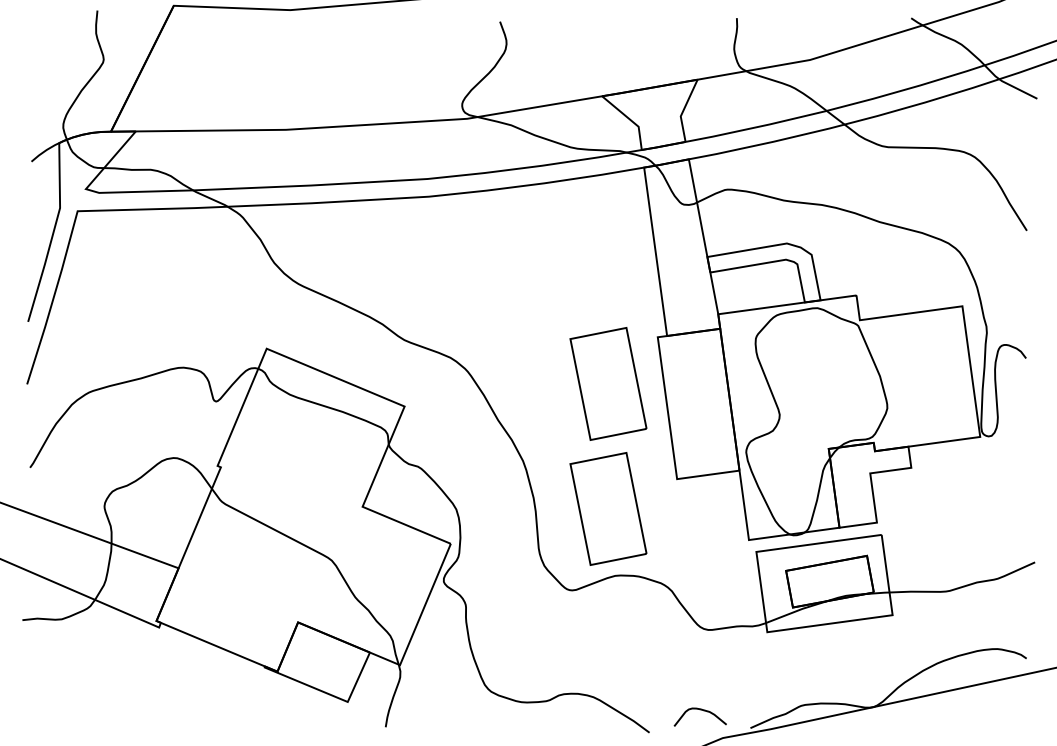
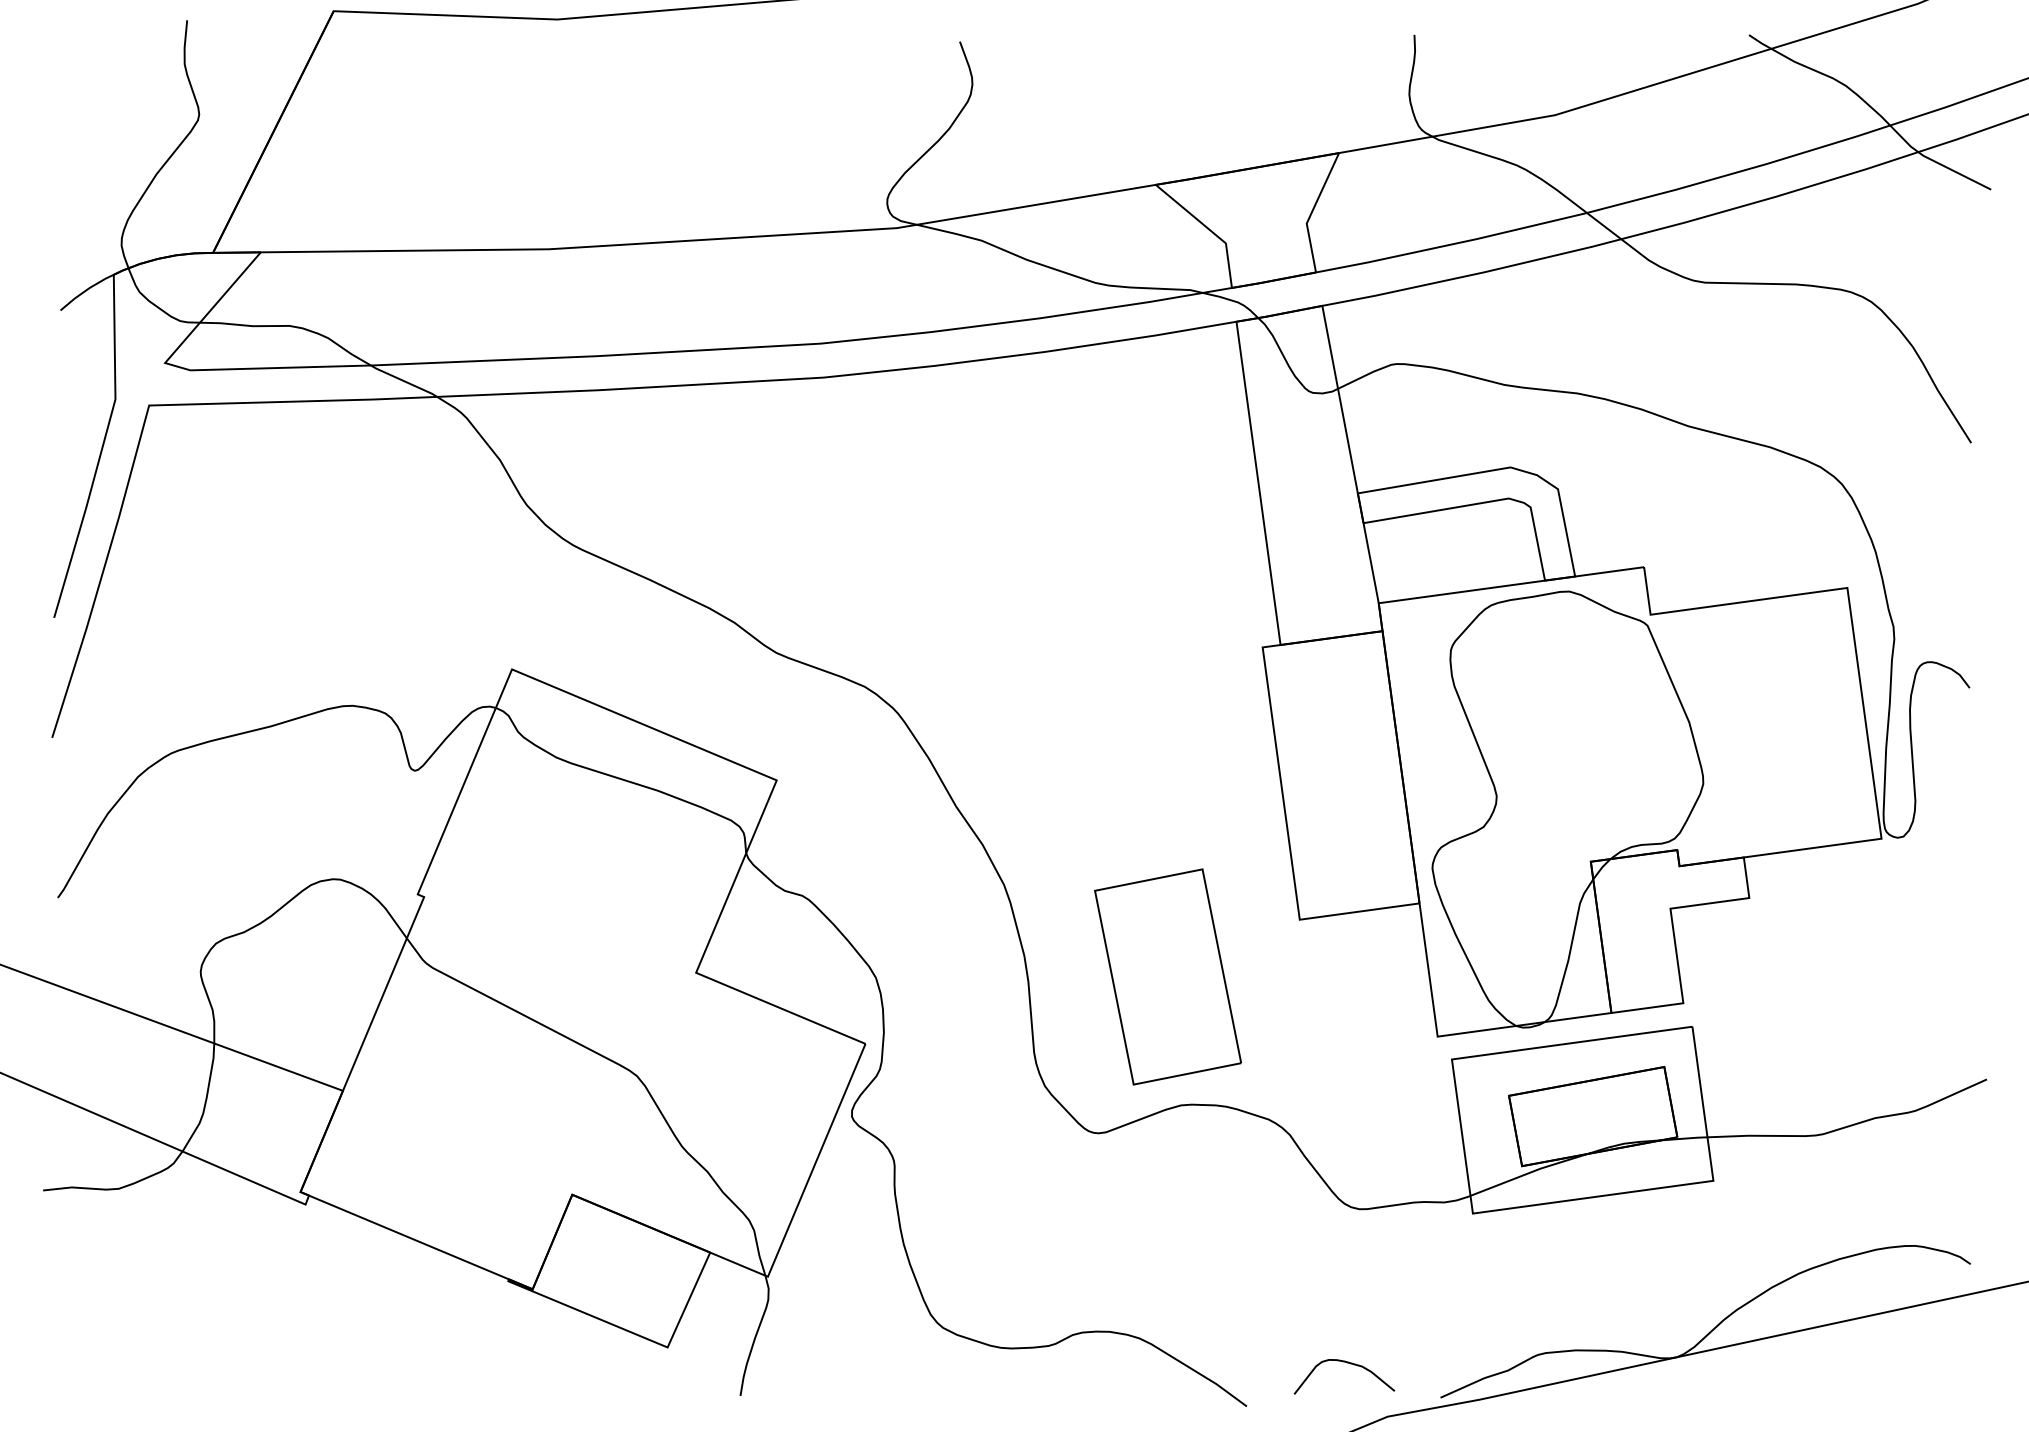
part: (608, 383) -> (1168, 736), removed

